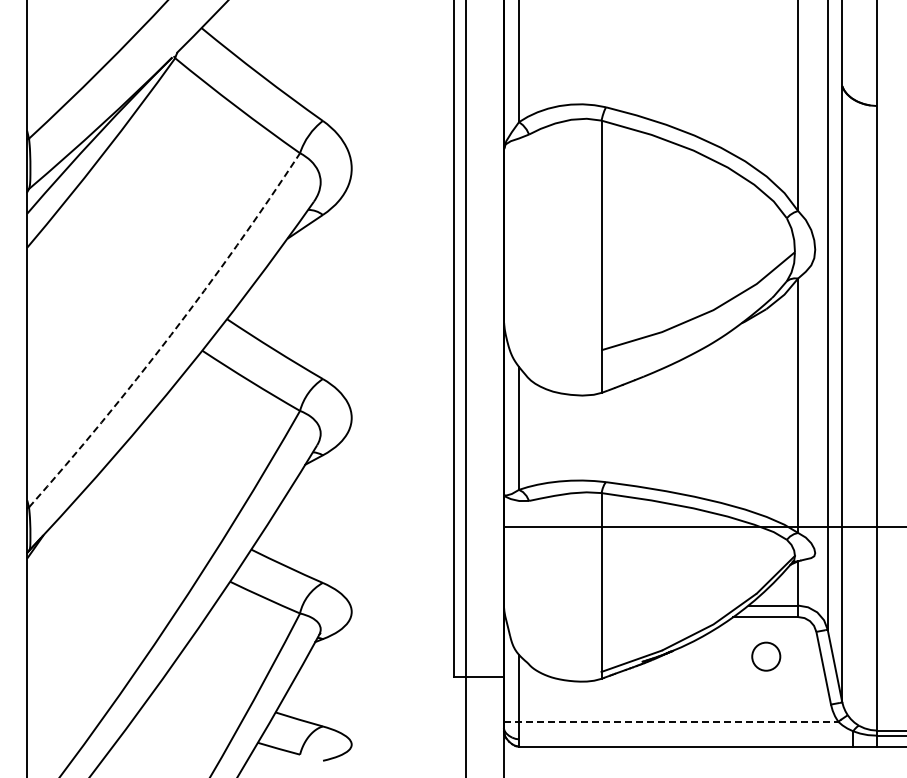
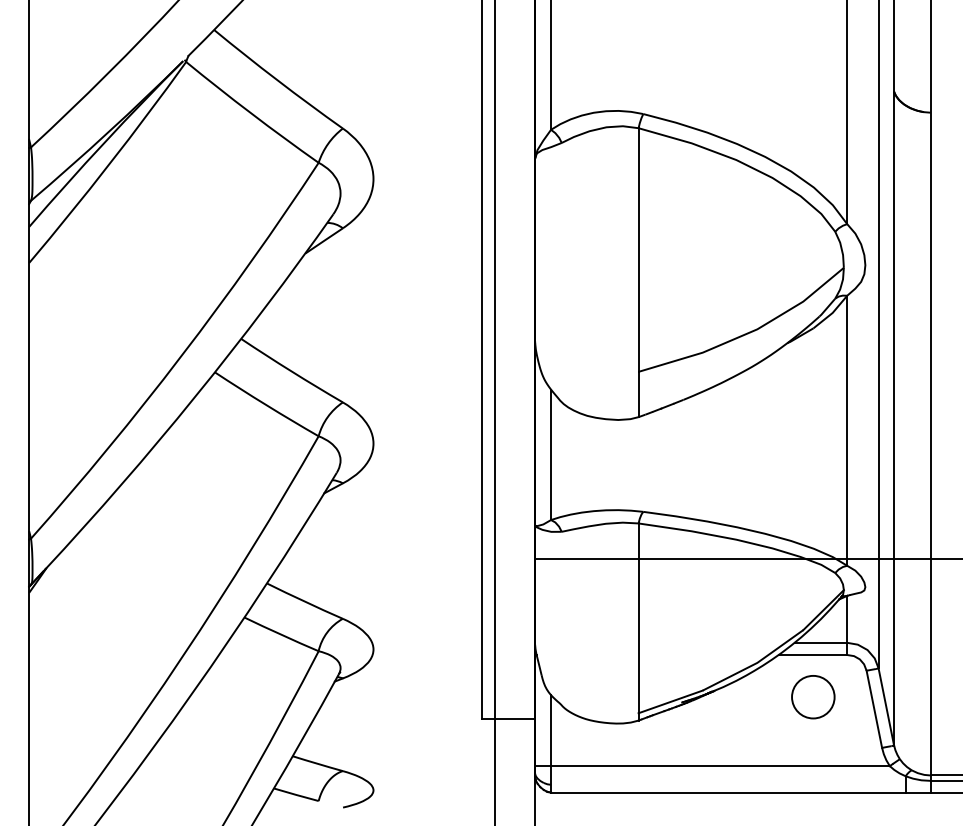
arc: (170, 335) -> (181, 356), dashed -> solid
circle: (766, 656) -> (813, 696), size x1.43
line: (671, 721) -> (712, 765), dashed -> solid

